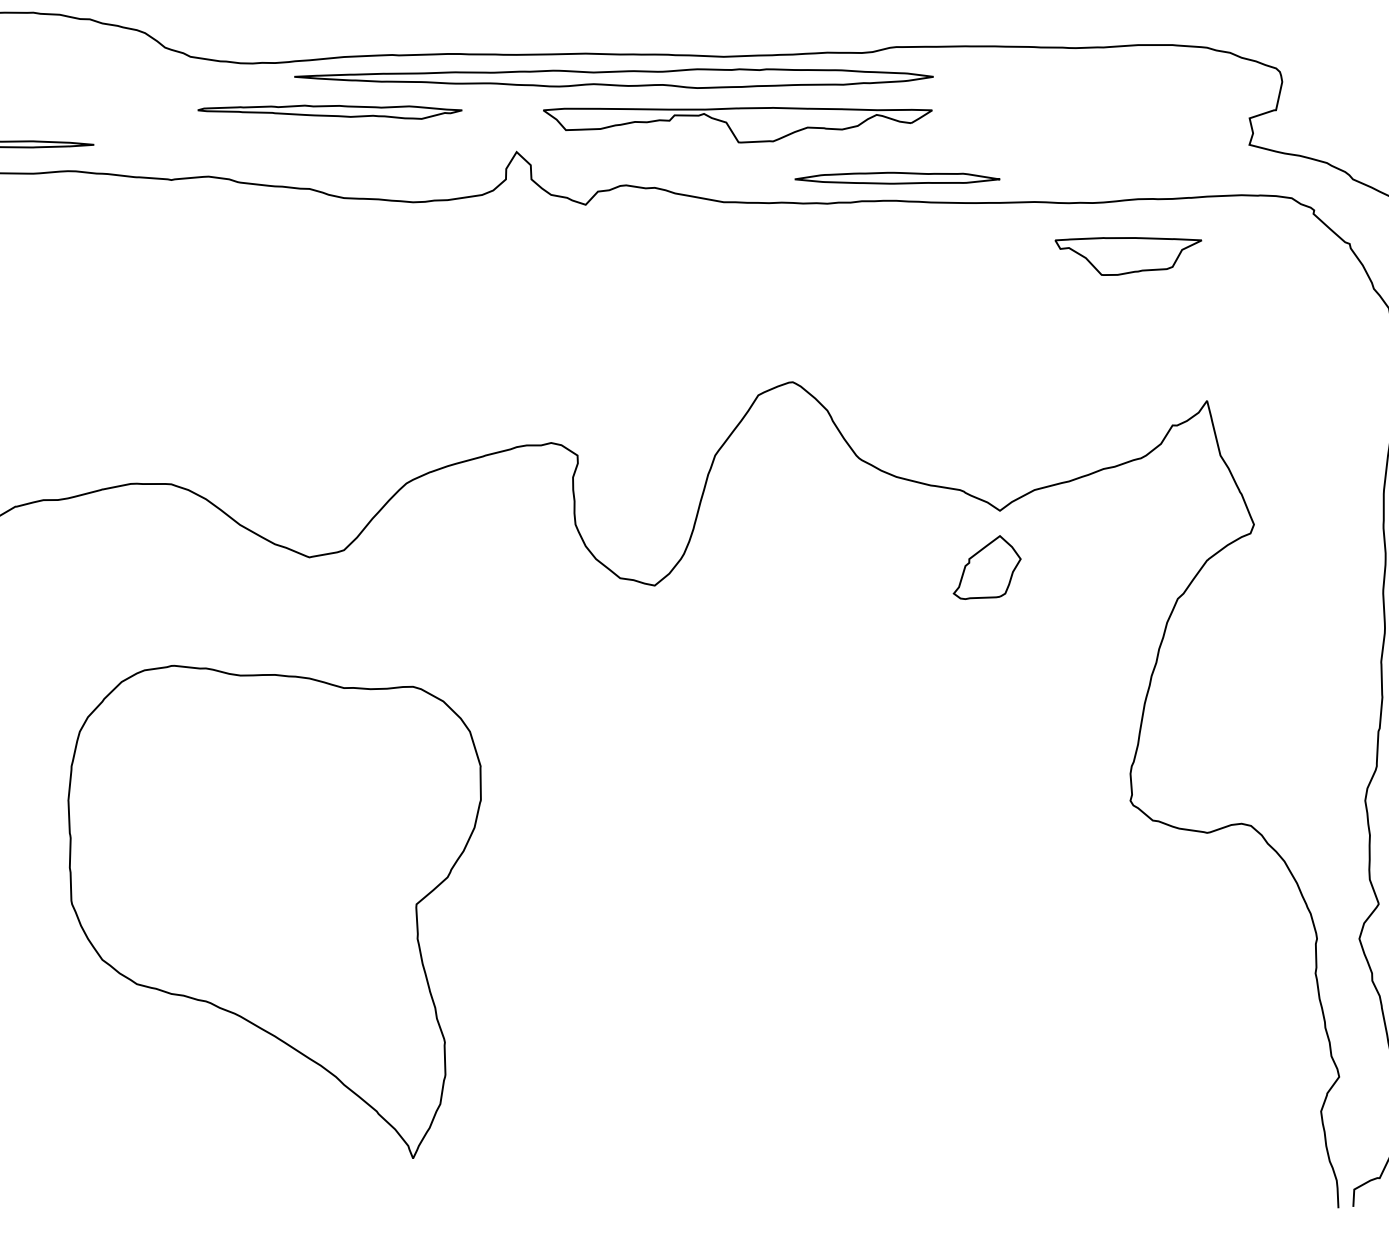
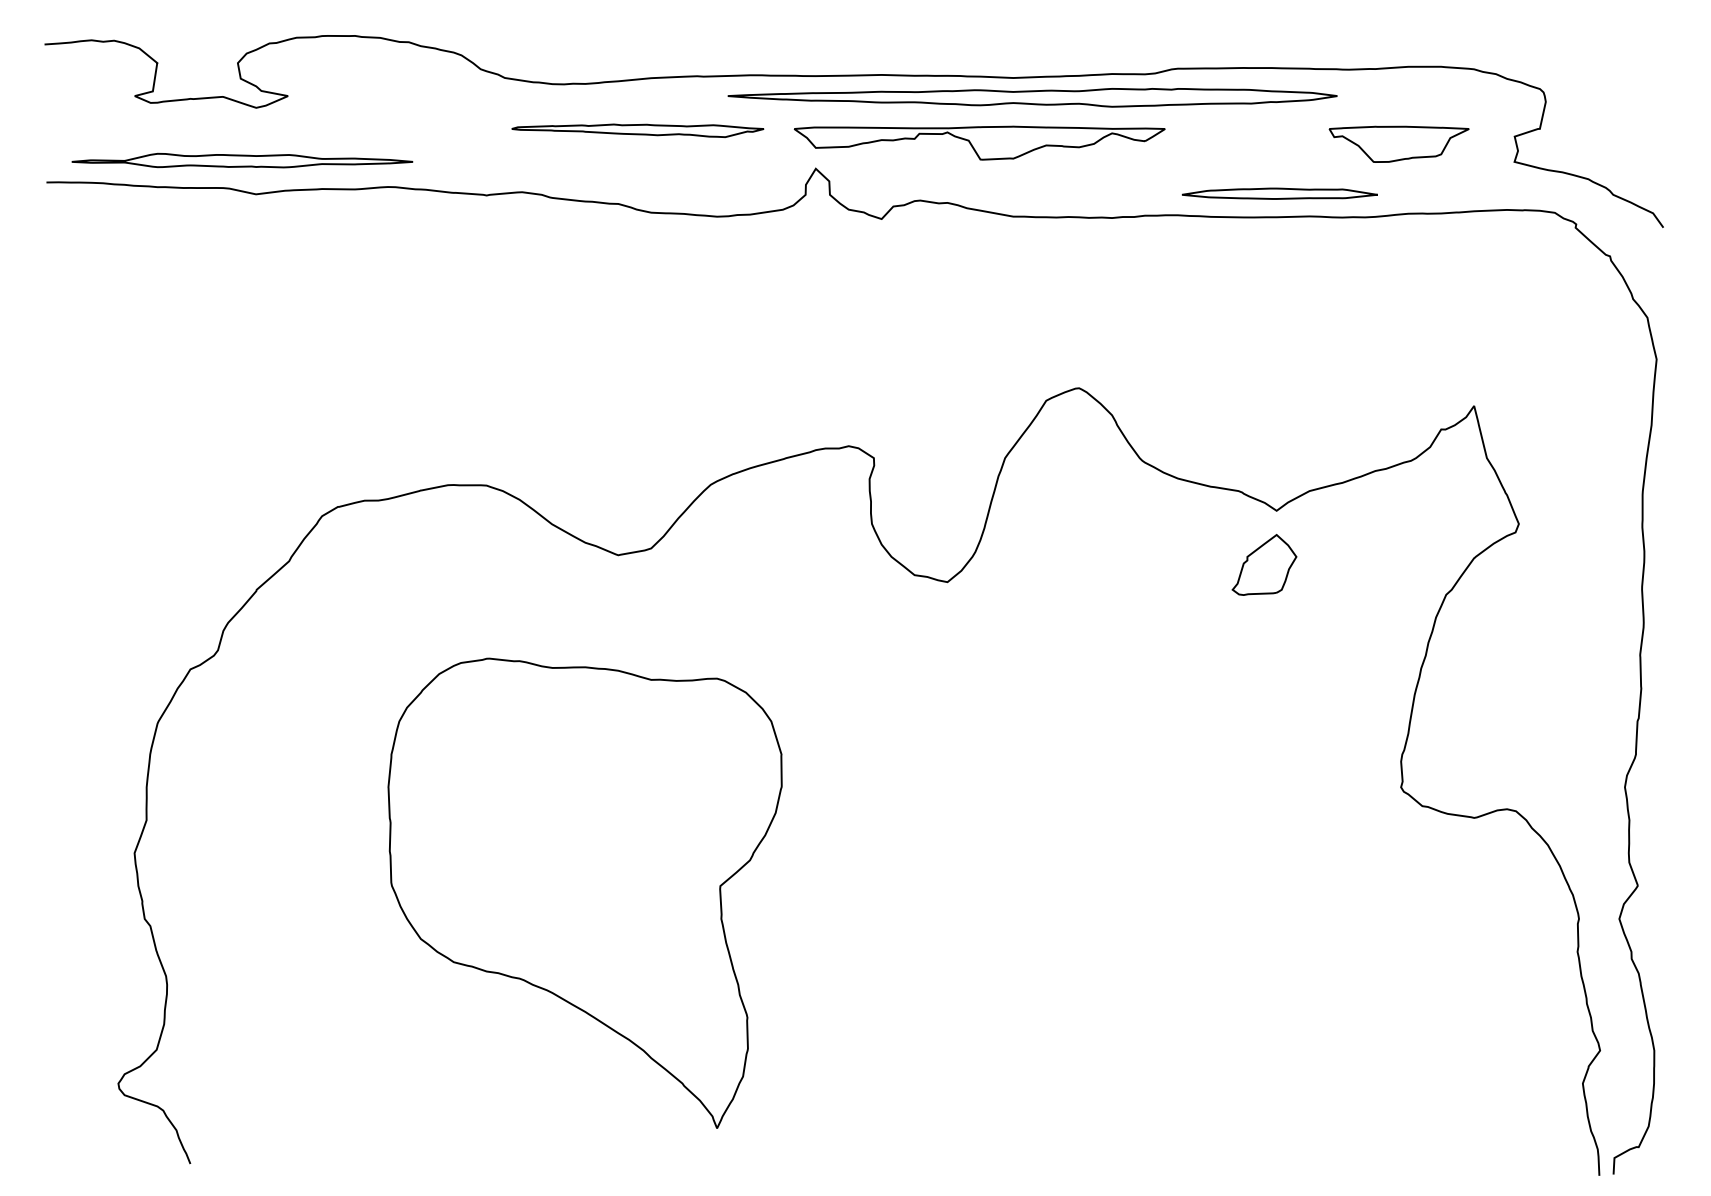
part: (613, 78) -> (1032, 97), moved
part: (737, 124) -> (979, 142), moved
part: (897, 177) -> (1279, 193), moved
part: (1127, 255) -> (1398, 143), moved

